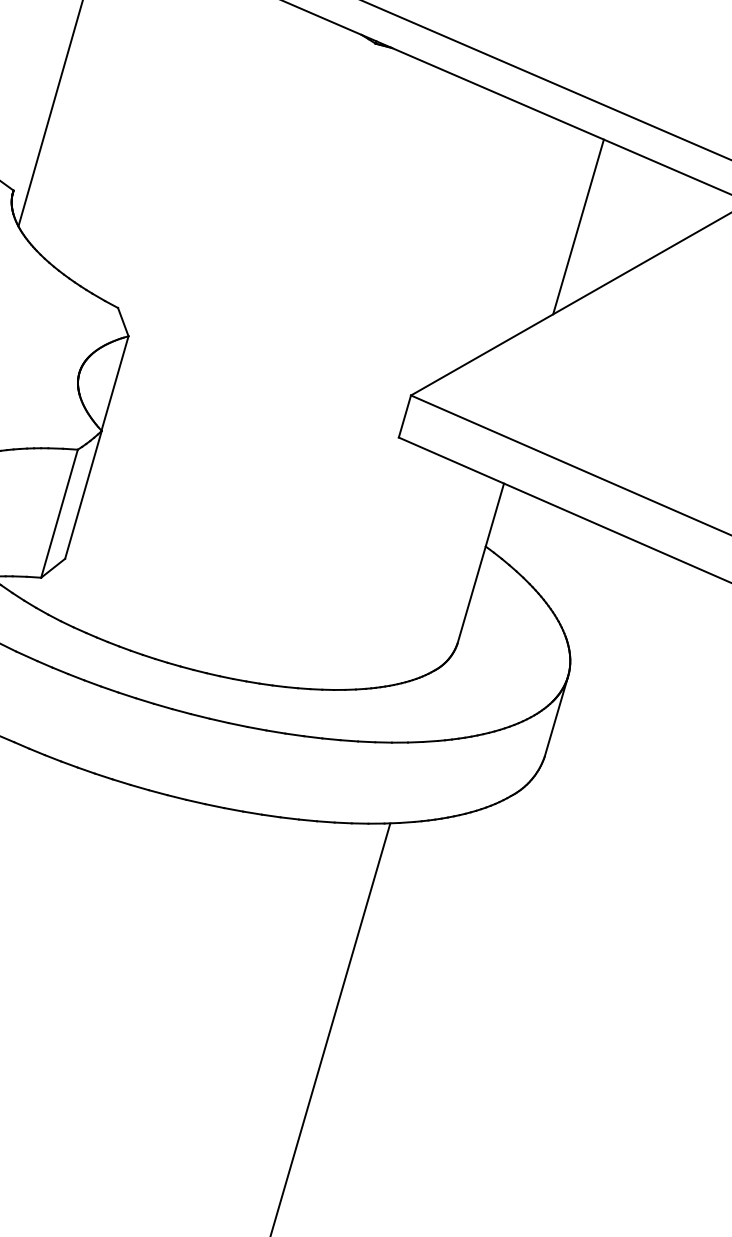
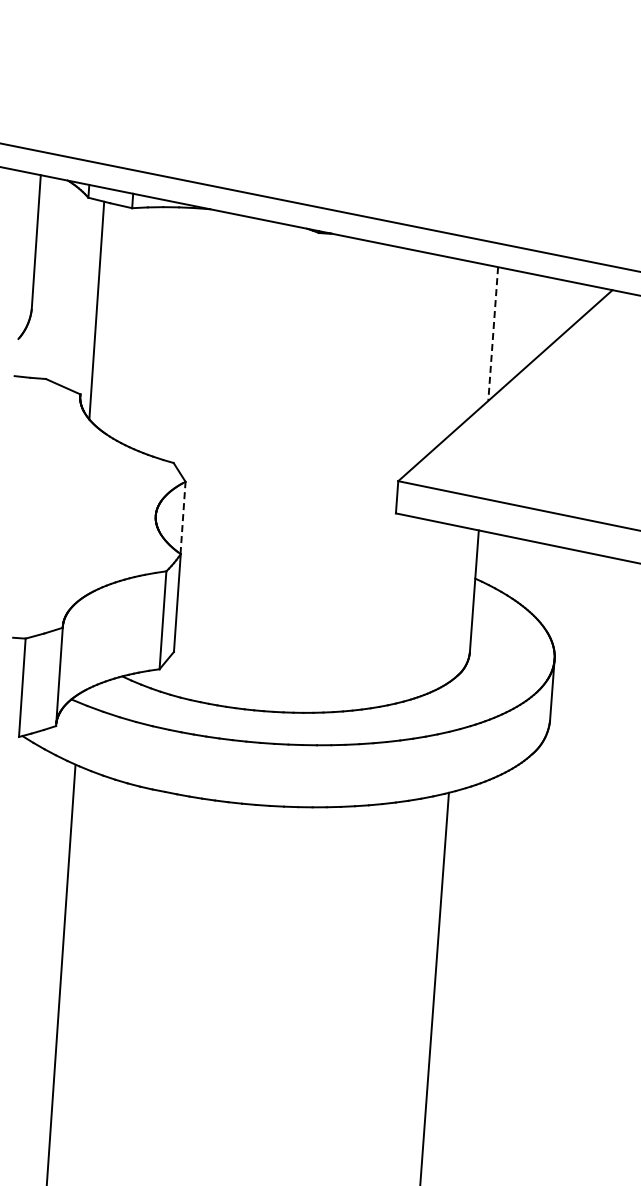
line: (578, 227) -> (493, 334), solid -> dashed
line: (115, 383) -> (183, 517), solid -> dashed

